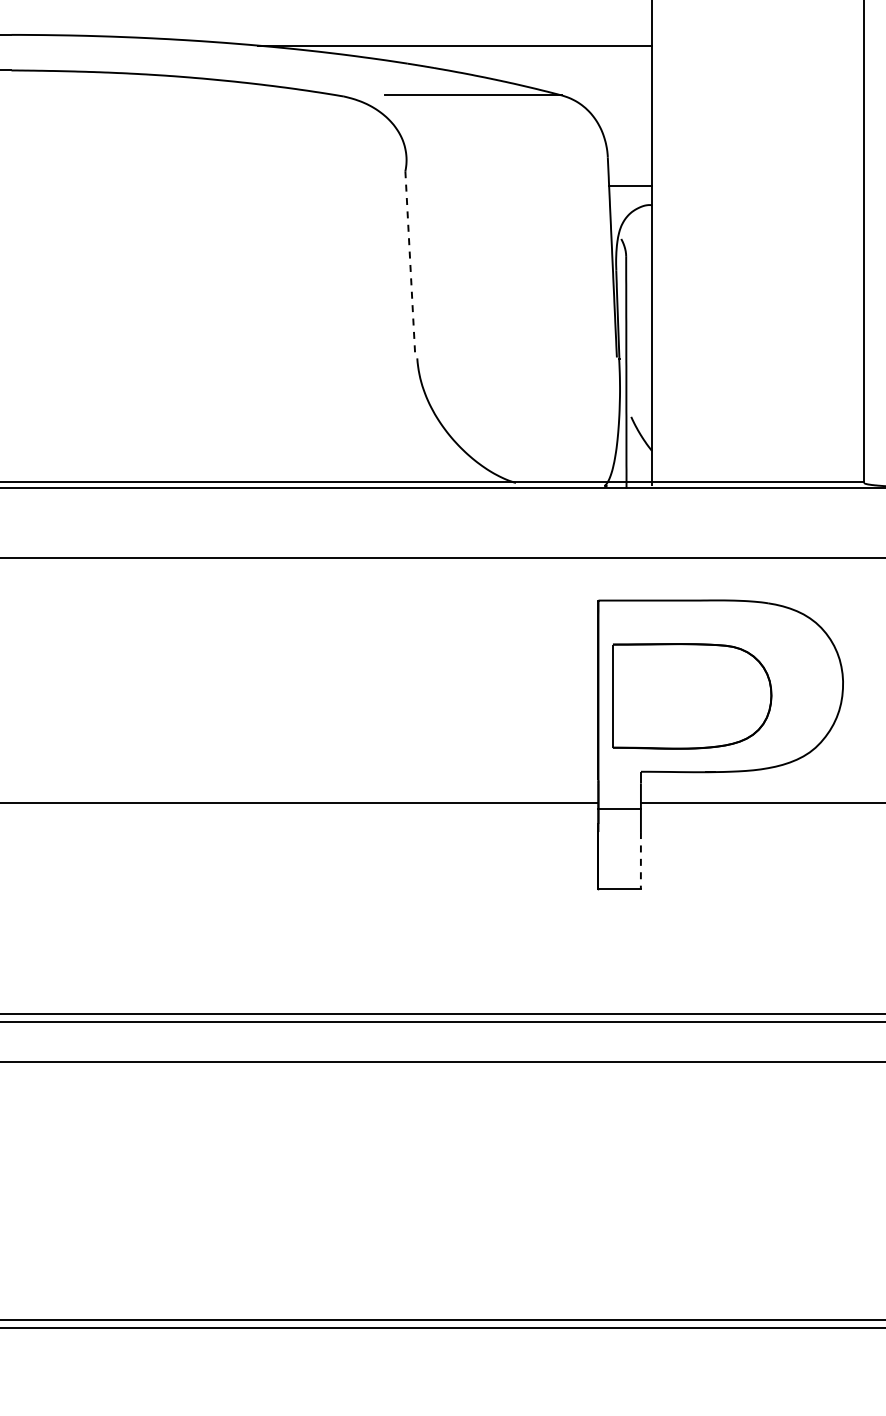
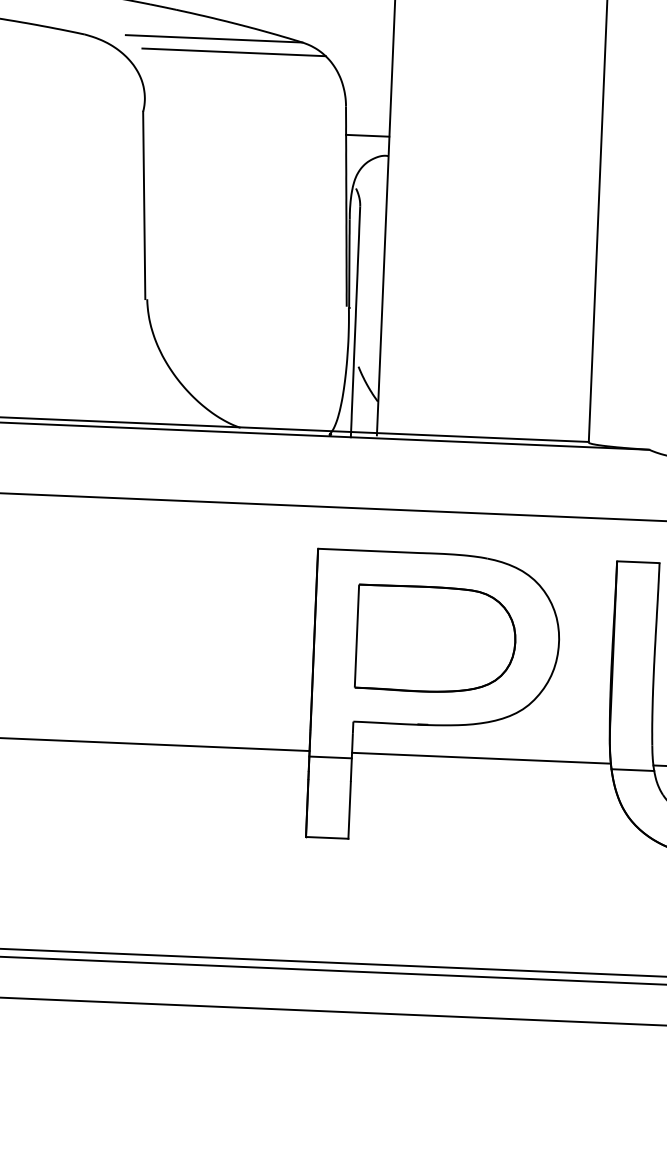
line: (493, 108) -> (233, 52), added
line: (410, 264) -> (144, 205), dashed -> solid
part: (692, 696) -> (436, 639), moved
line: (640, 861) -> (349, 811), dashed -> solid

